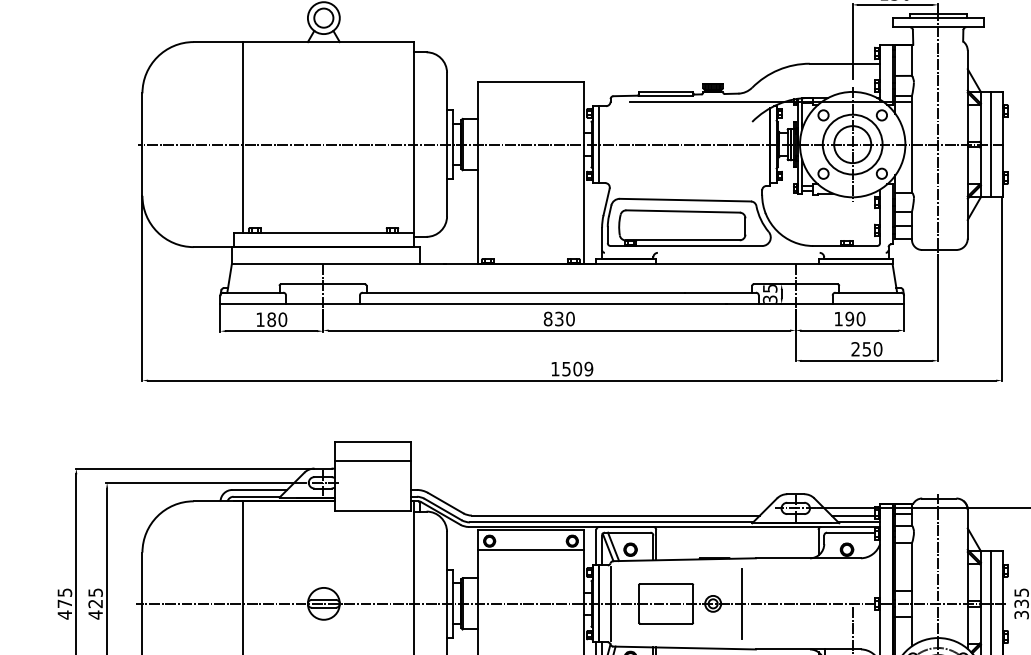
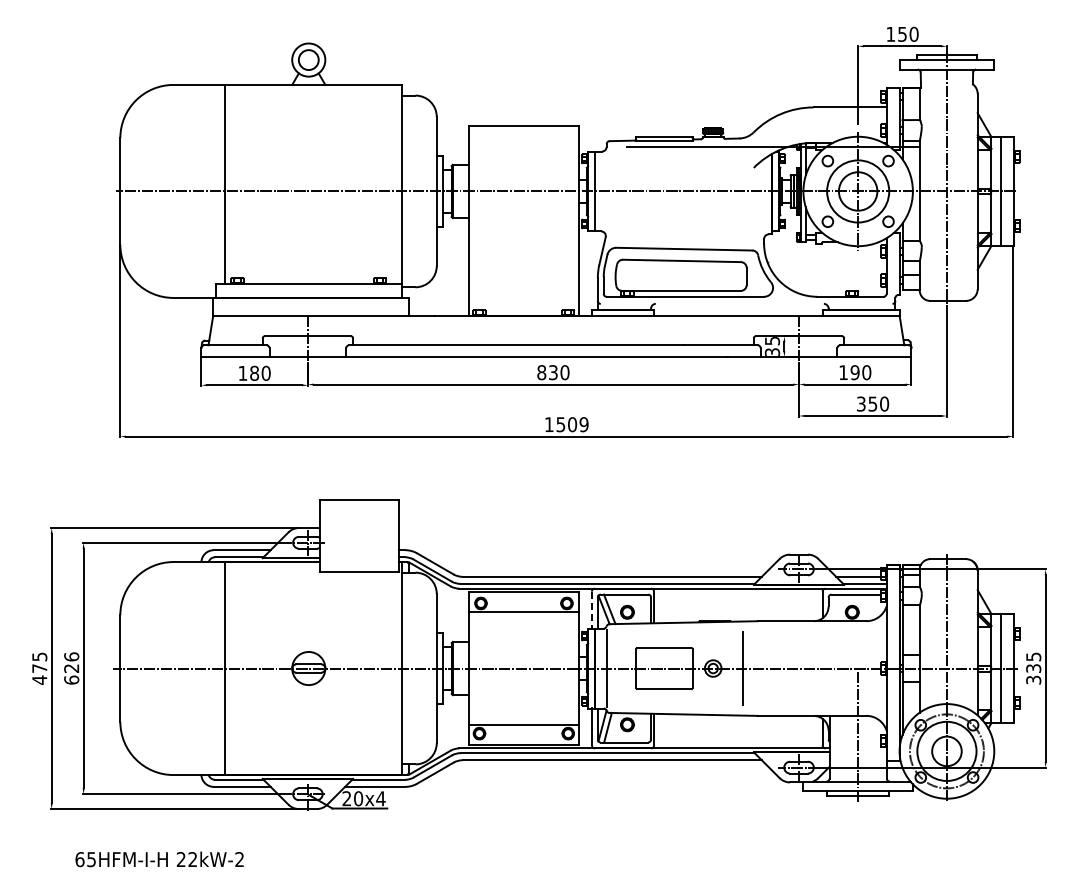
text: (855, 349) -> (861, 404), 250 -> 350
line: (372, 461) -> (359, 520), removed
line: (596, 547) -> (591, 610), solid -> dashed
text: (95, 603) -> (71, 668), 425 -> 626

